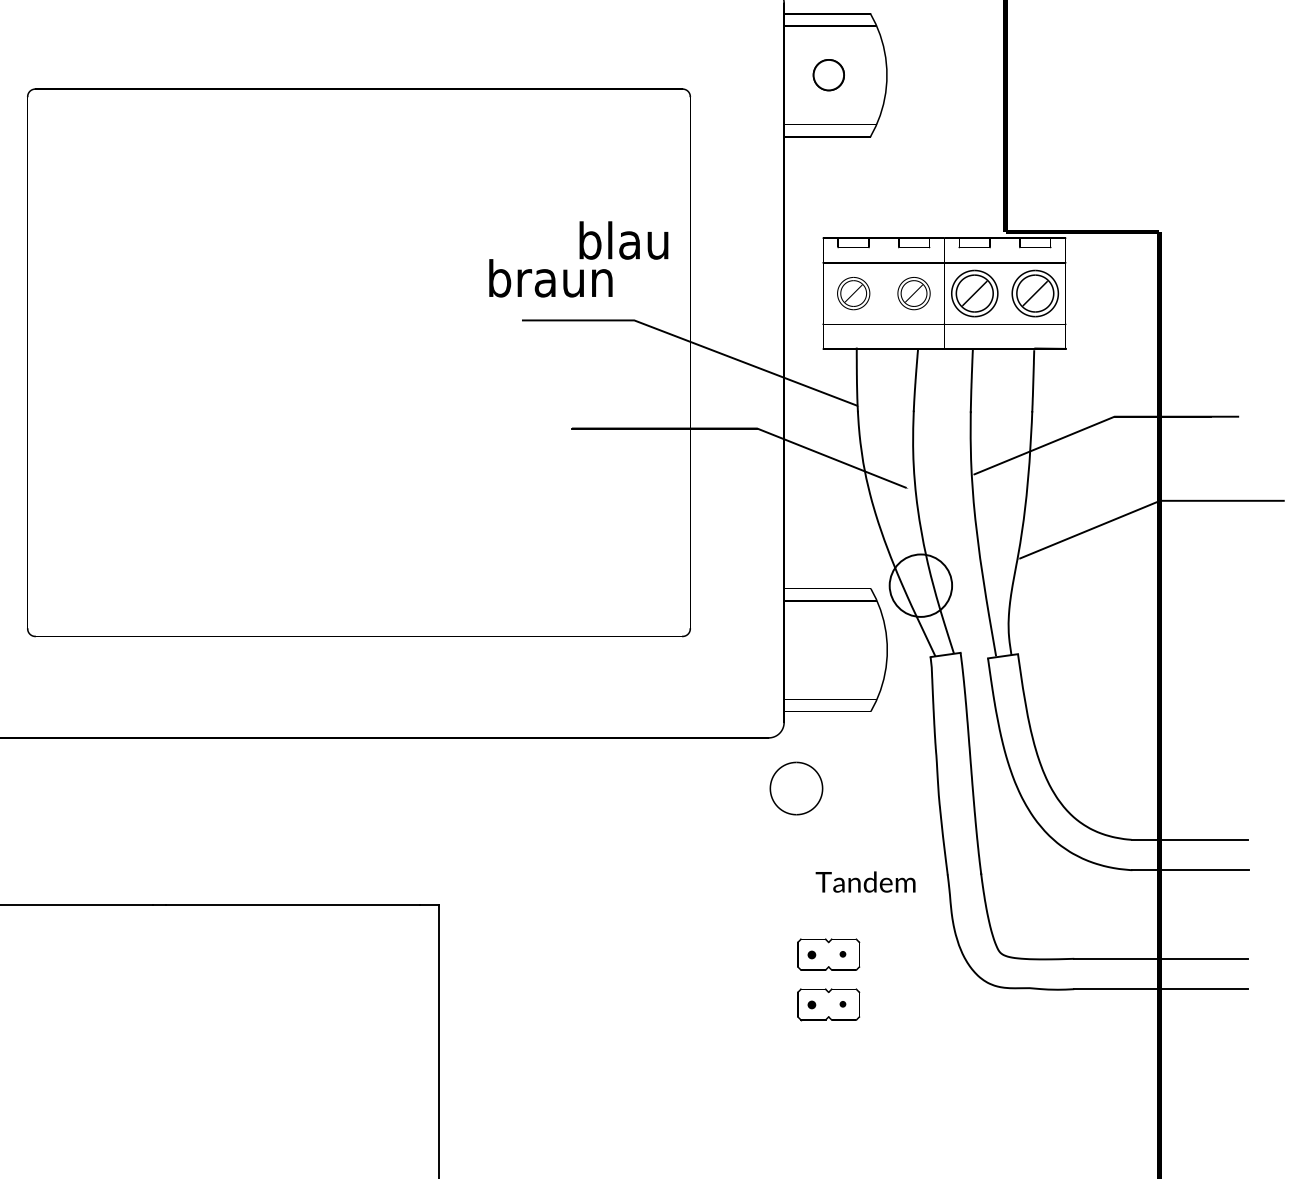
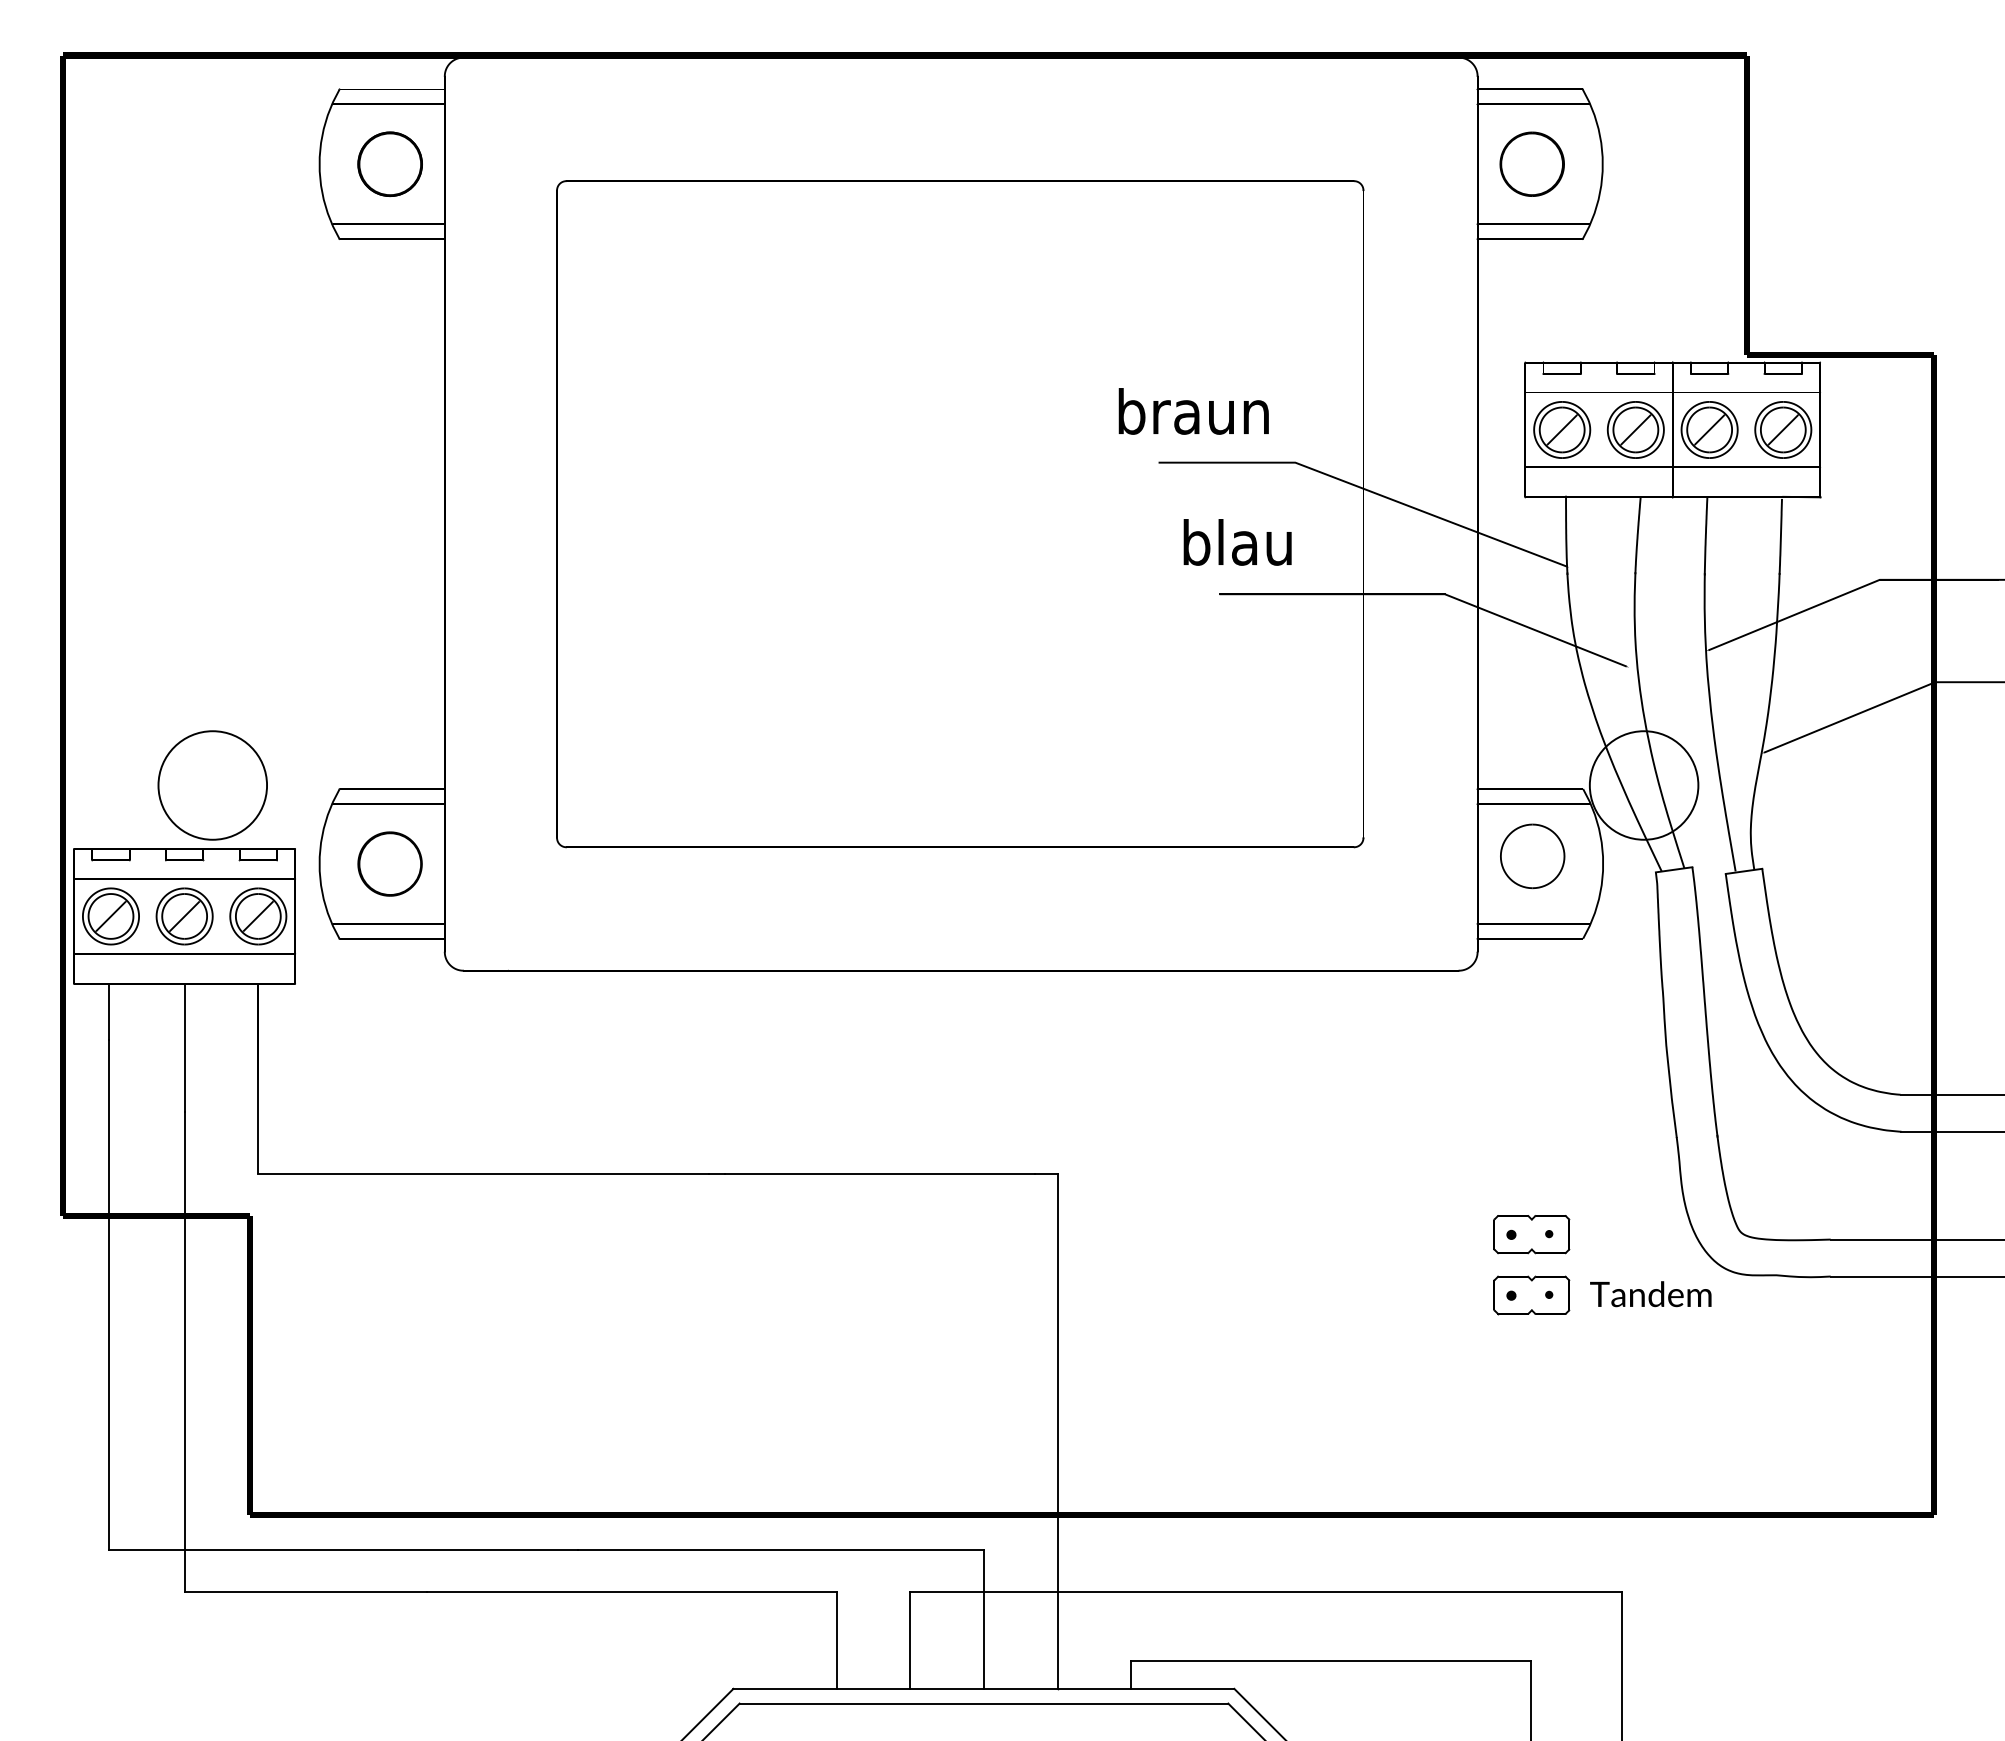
part: (828, 74) -> (1531, 163), size x1.67
text: (623, 240) -> (1237, 542), moved
part: (853, 293) -> (1562, 429), size x1.43
part: (913, 293) -> (1635, 429), size x1.43
circle: (920, 585) -> (1643, 785), size x1.43
part: (796, 788) -> (1532, 856), moved
text: (865, 882) -> (1650, 1294), moved

